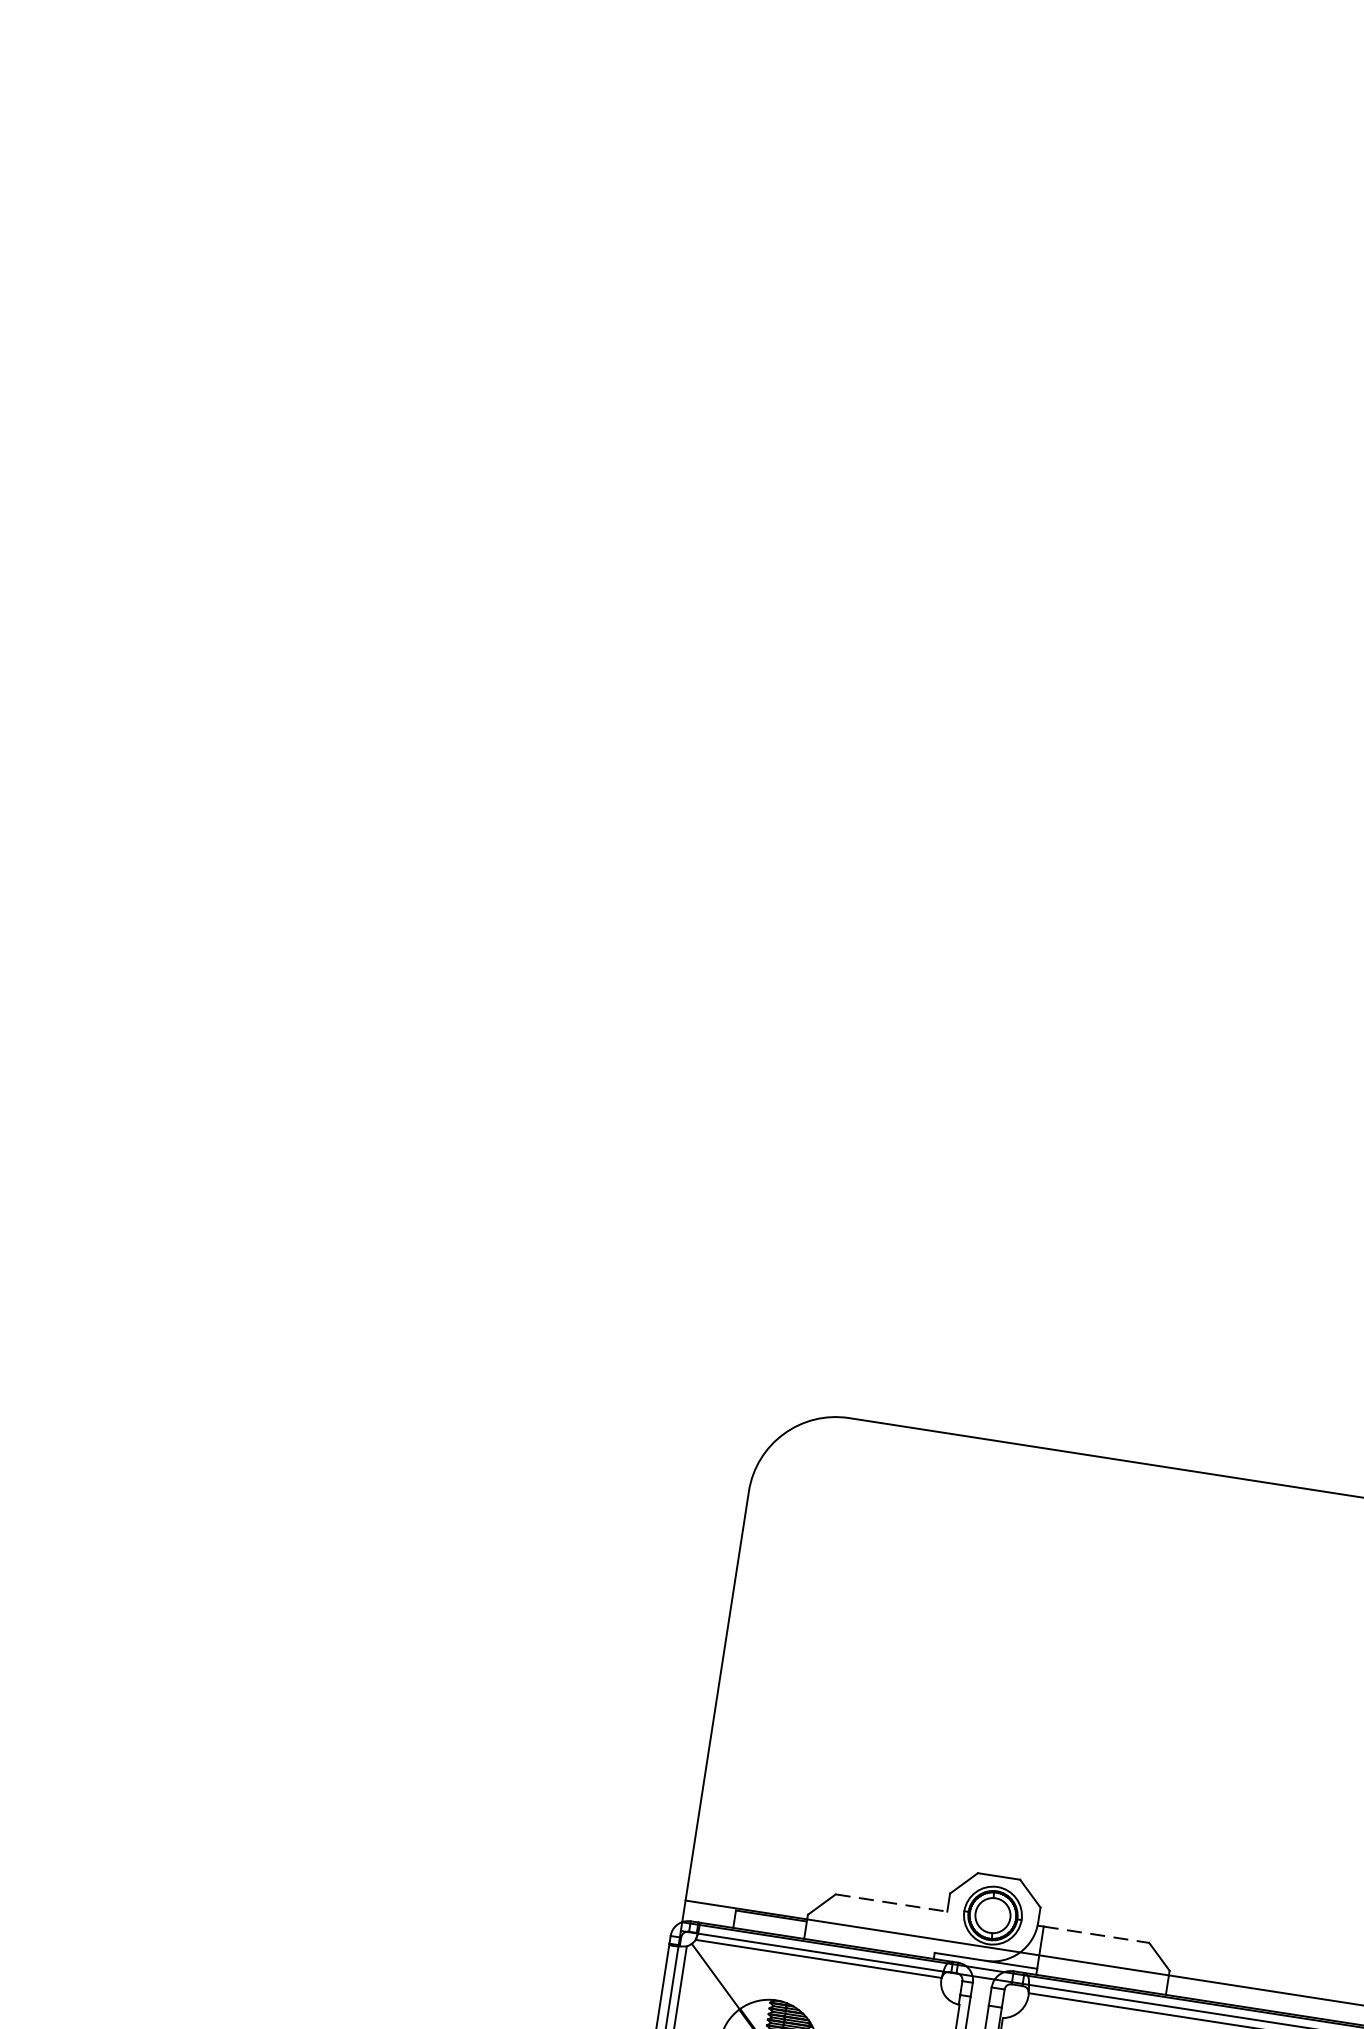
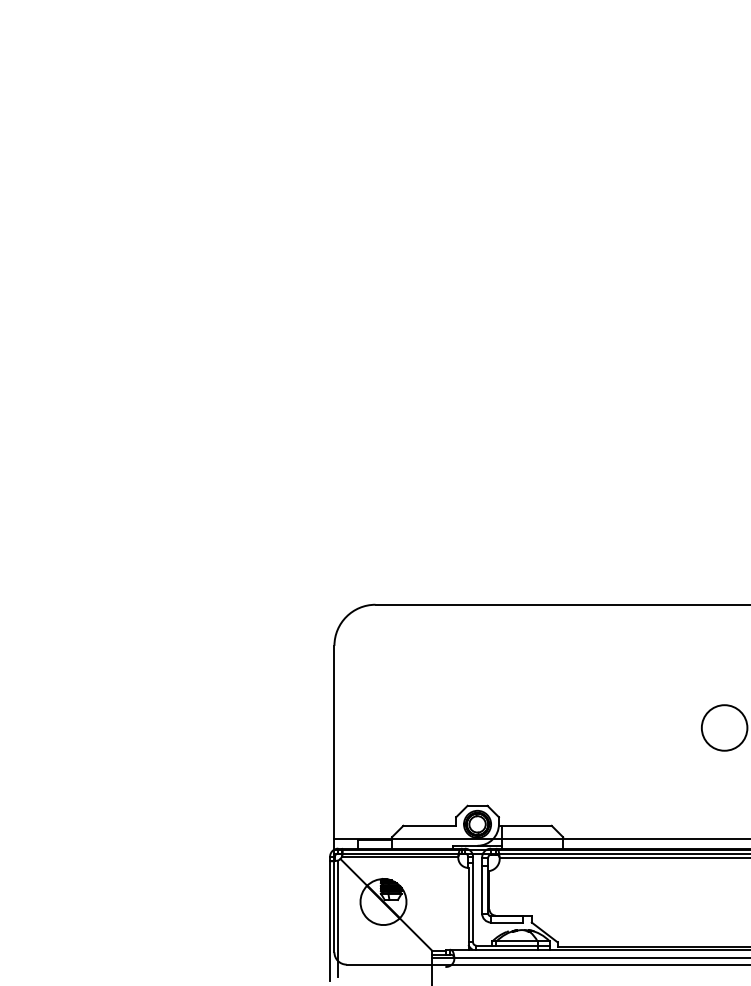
line: (893, 1902) -> (430, 825), dashed -> solid
line: (1096, 1933) -> (526, 825), dashed -> solid

